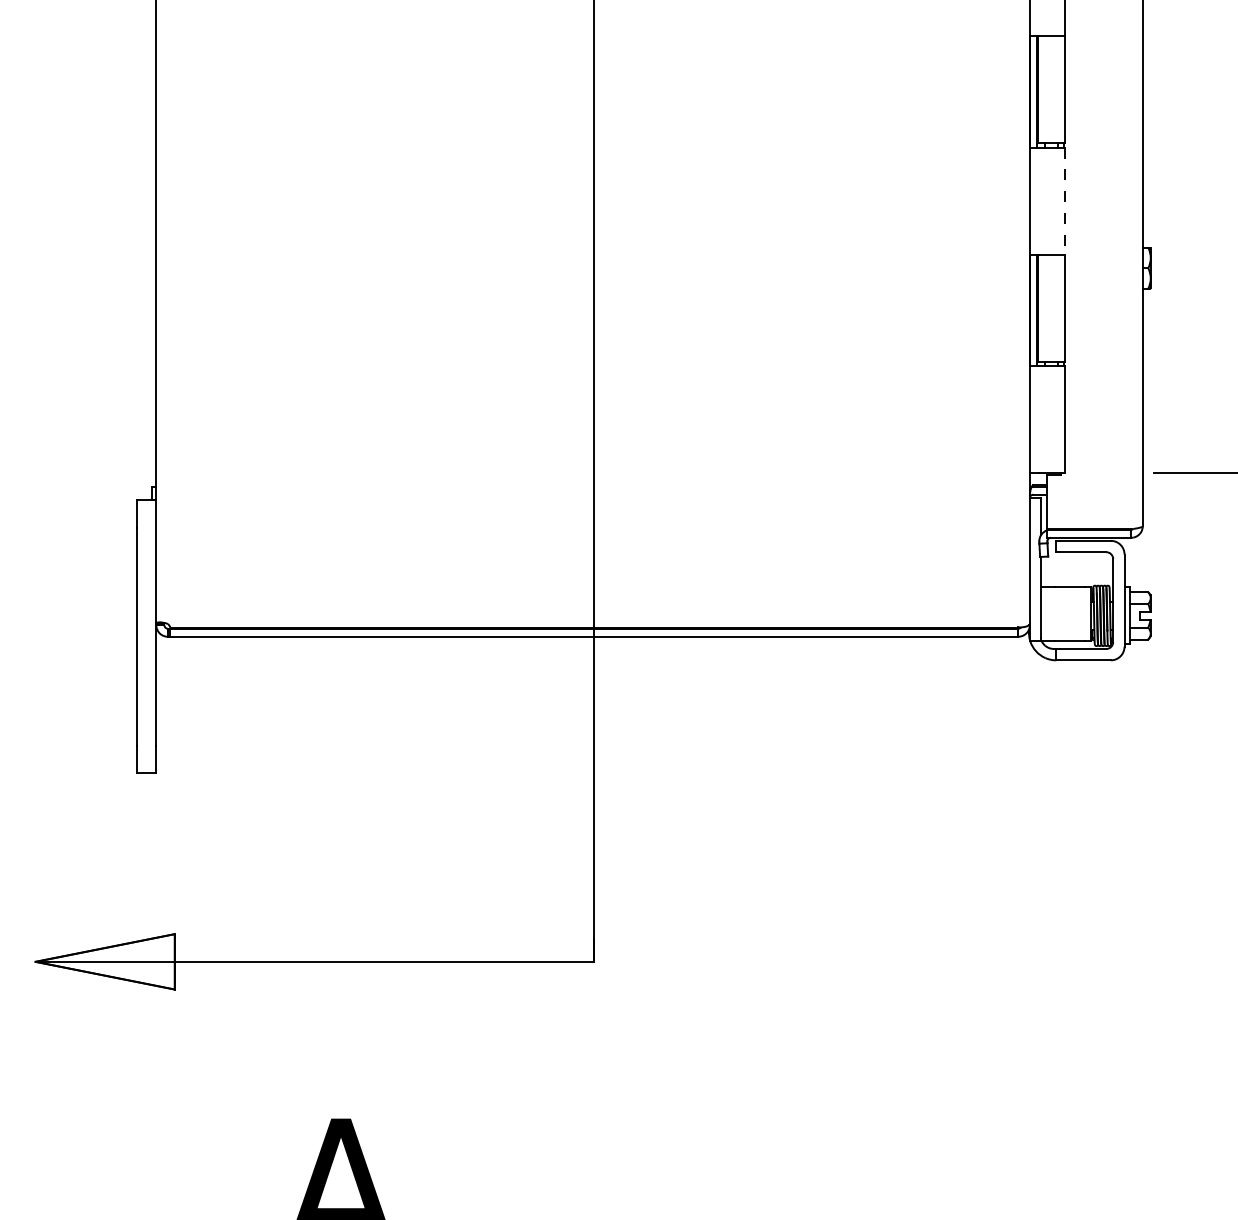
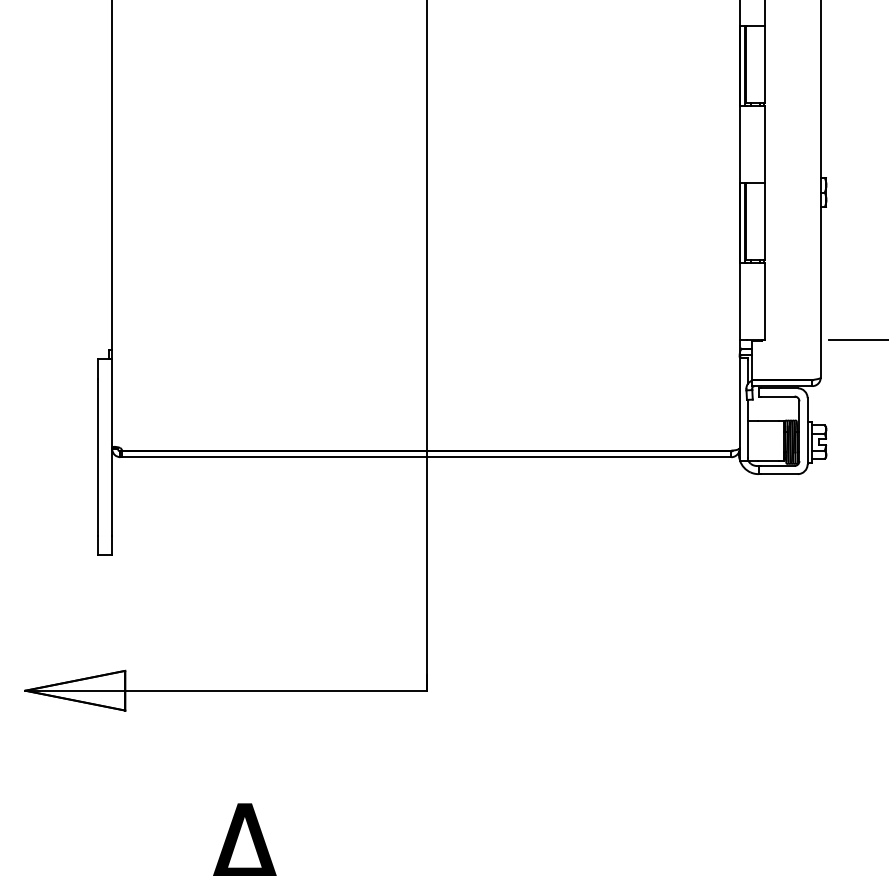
line: (1065, 201) -> (765, 144), dashed -> solid

